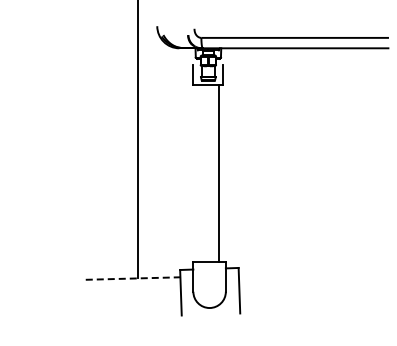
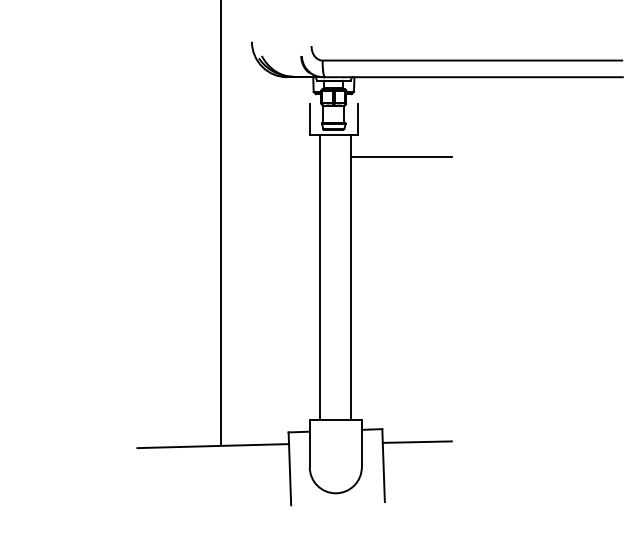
line: (250, 98) -> (401, 157), added
line: (199, 173) -> (319, 277), added
line: (260, 275) -> (417, 441), added
line: (133, 278) -> (213, 446), dashed -> solid

